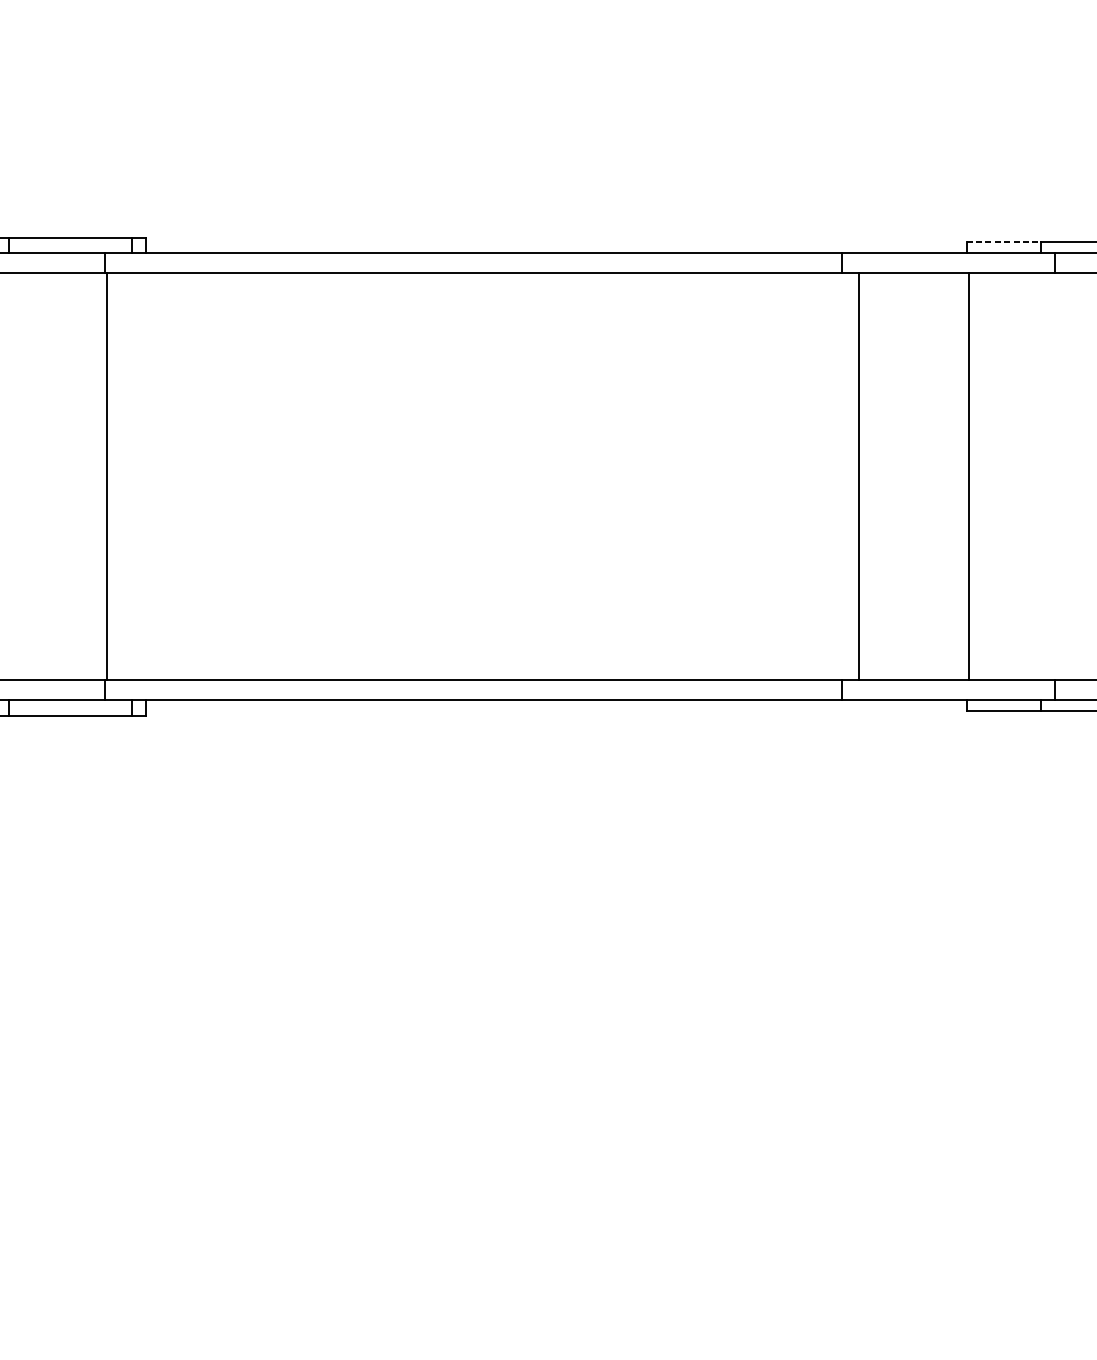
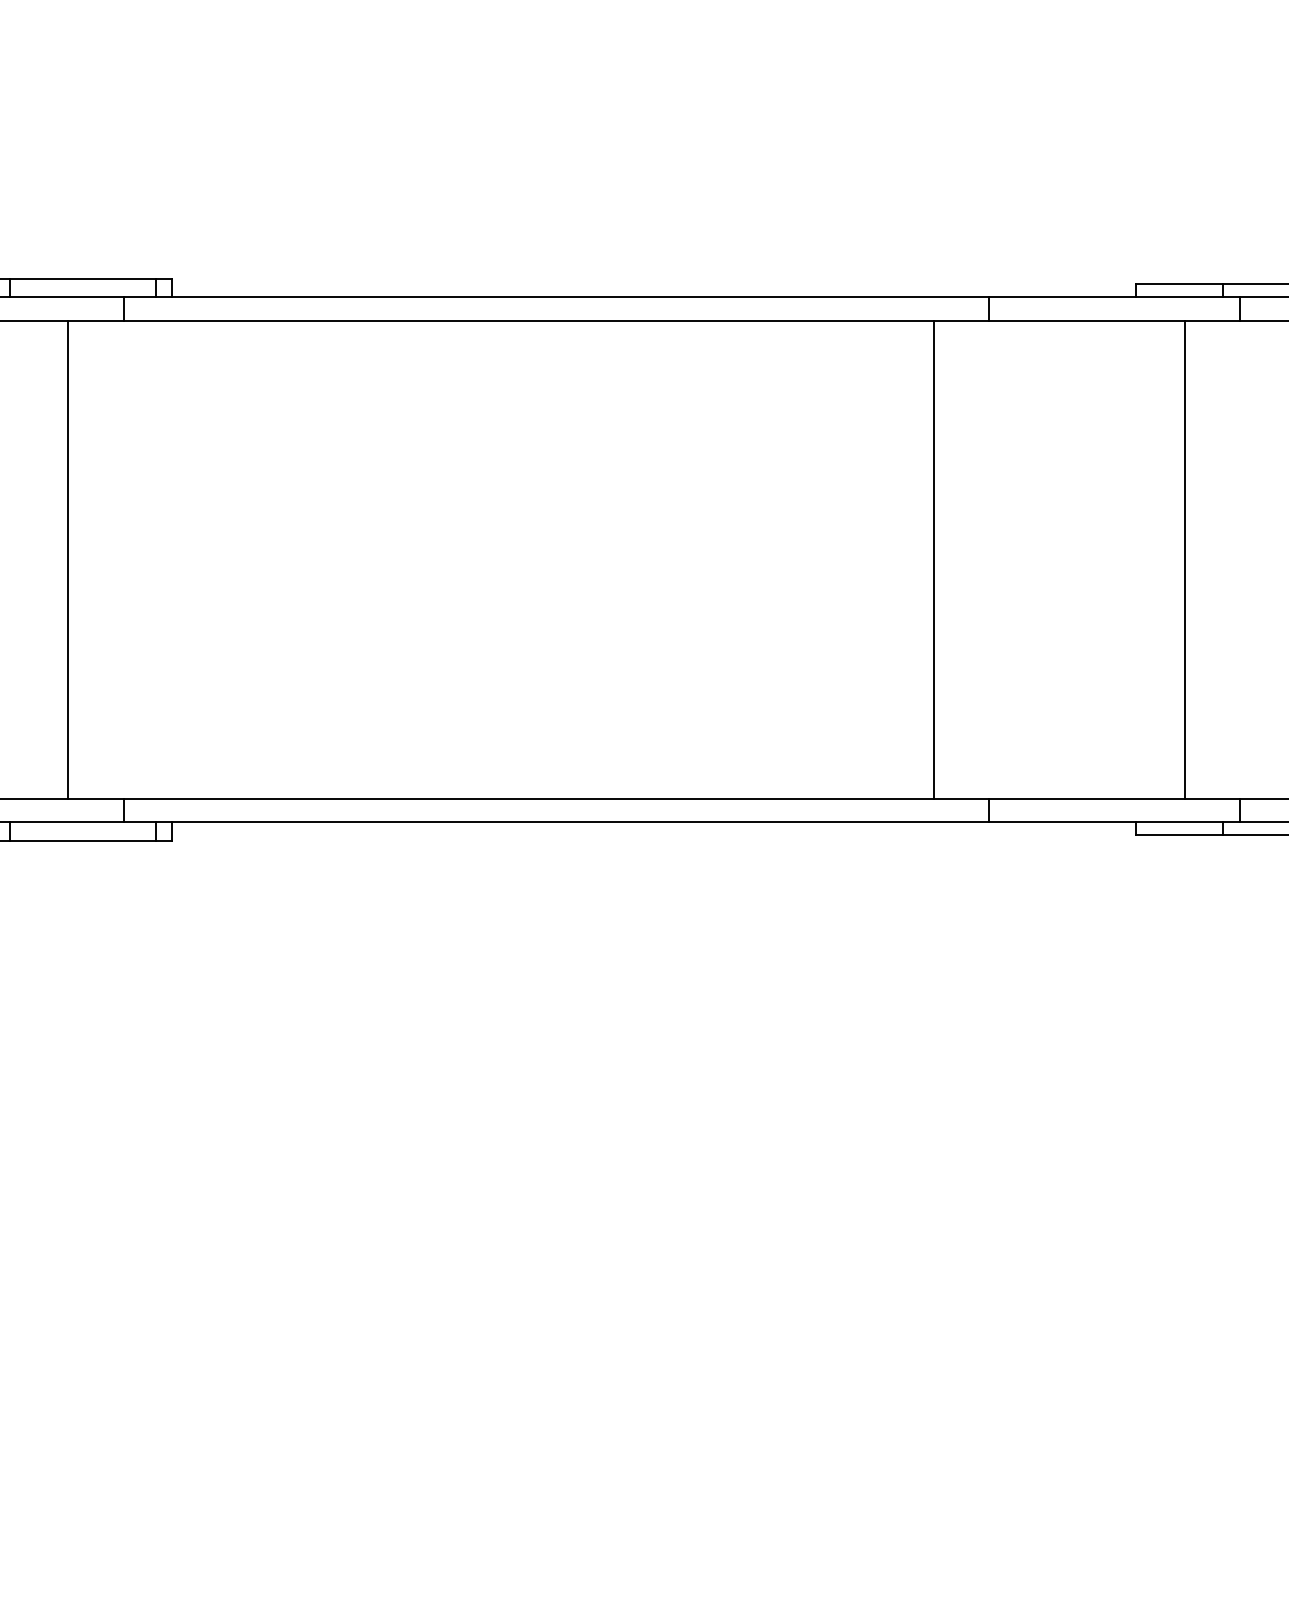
line: (1003, 242) -> (1179, 284), dashed -> solid
line: (106, 476) -> (68, 559), moved
line: (859, 476) -> (934, 559), moved
line: (969, 476) -> (1184, 559), moved

